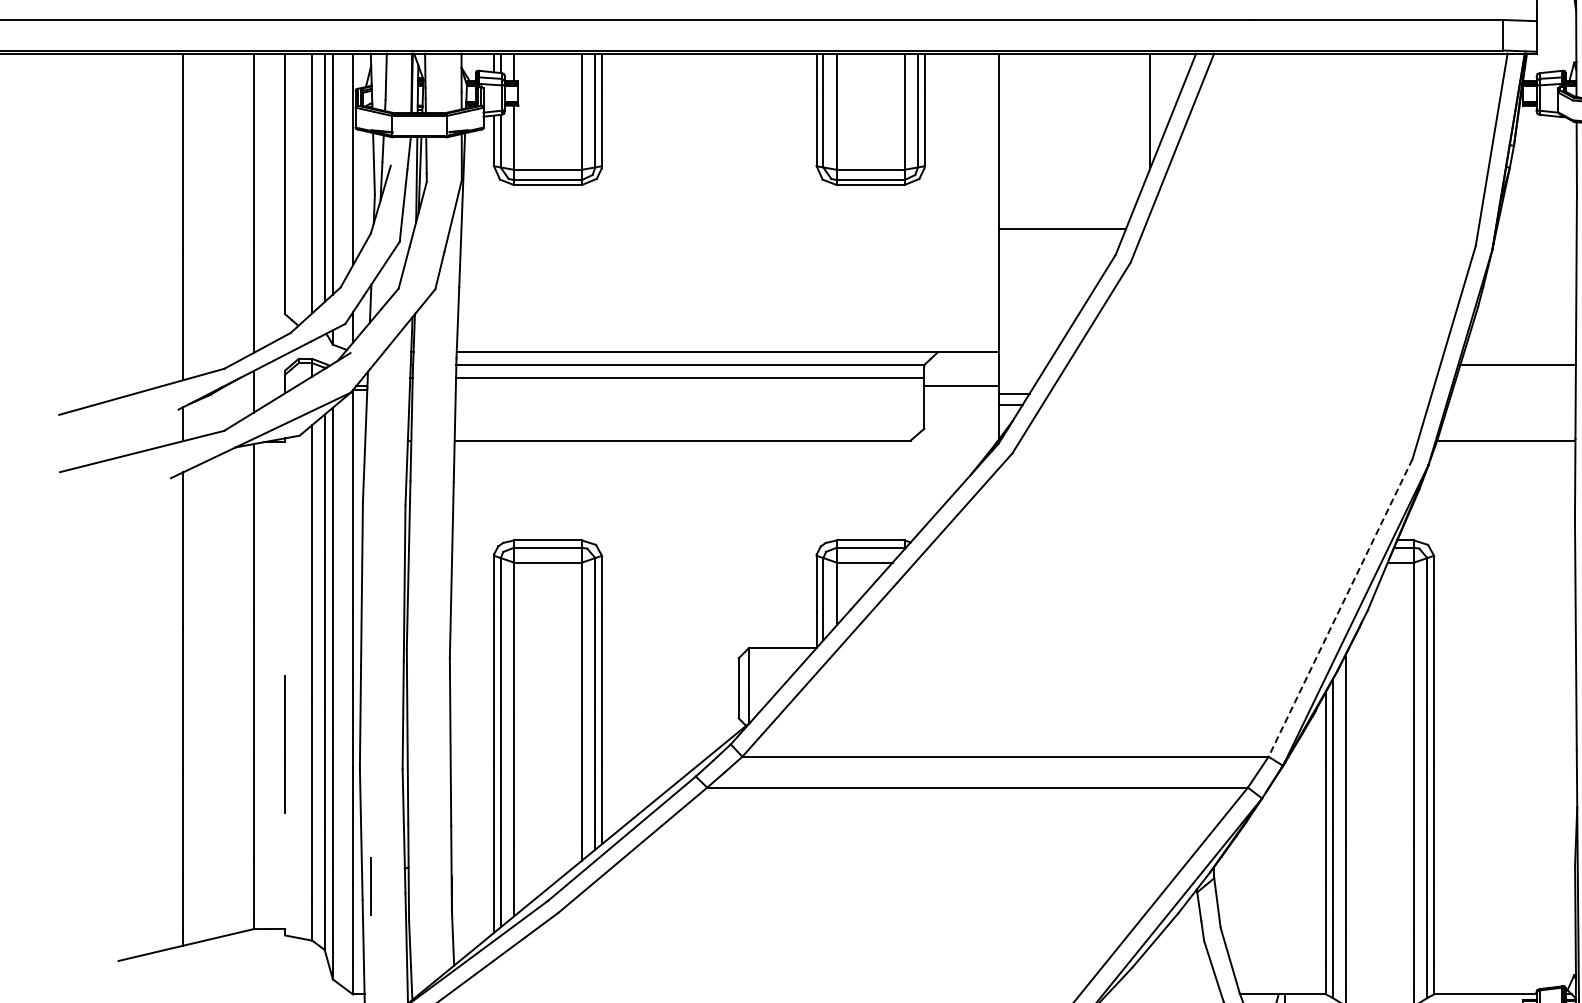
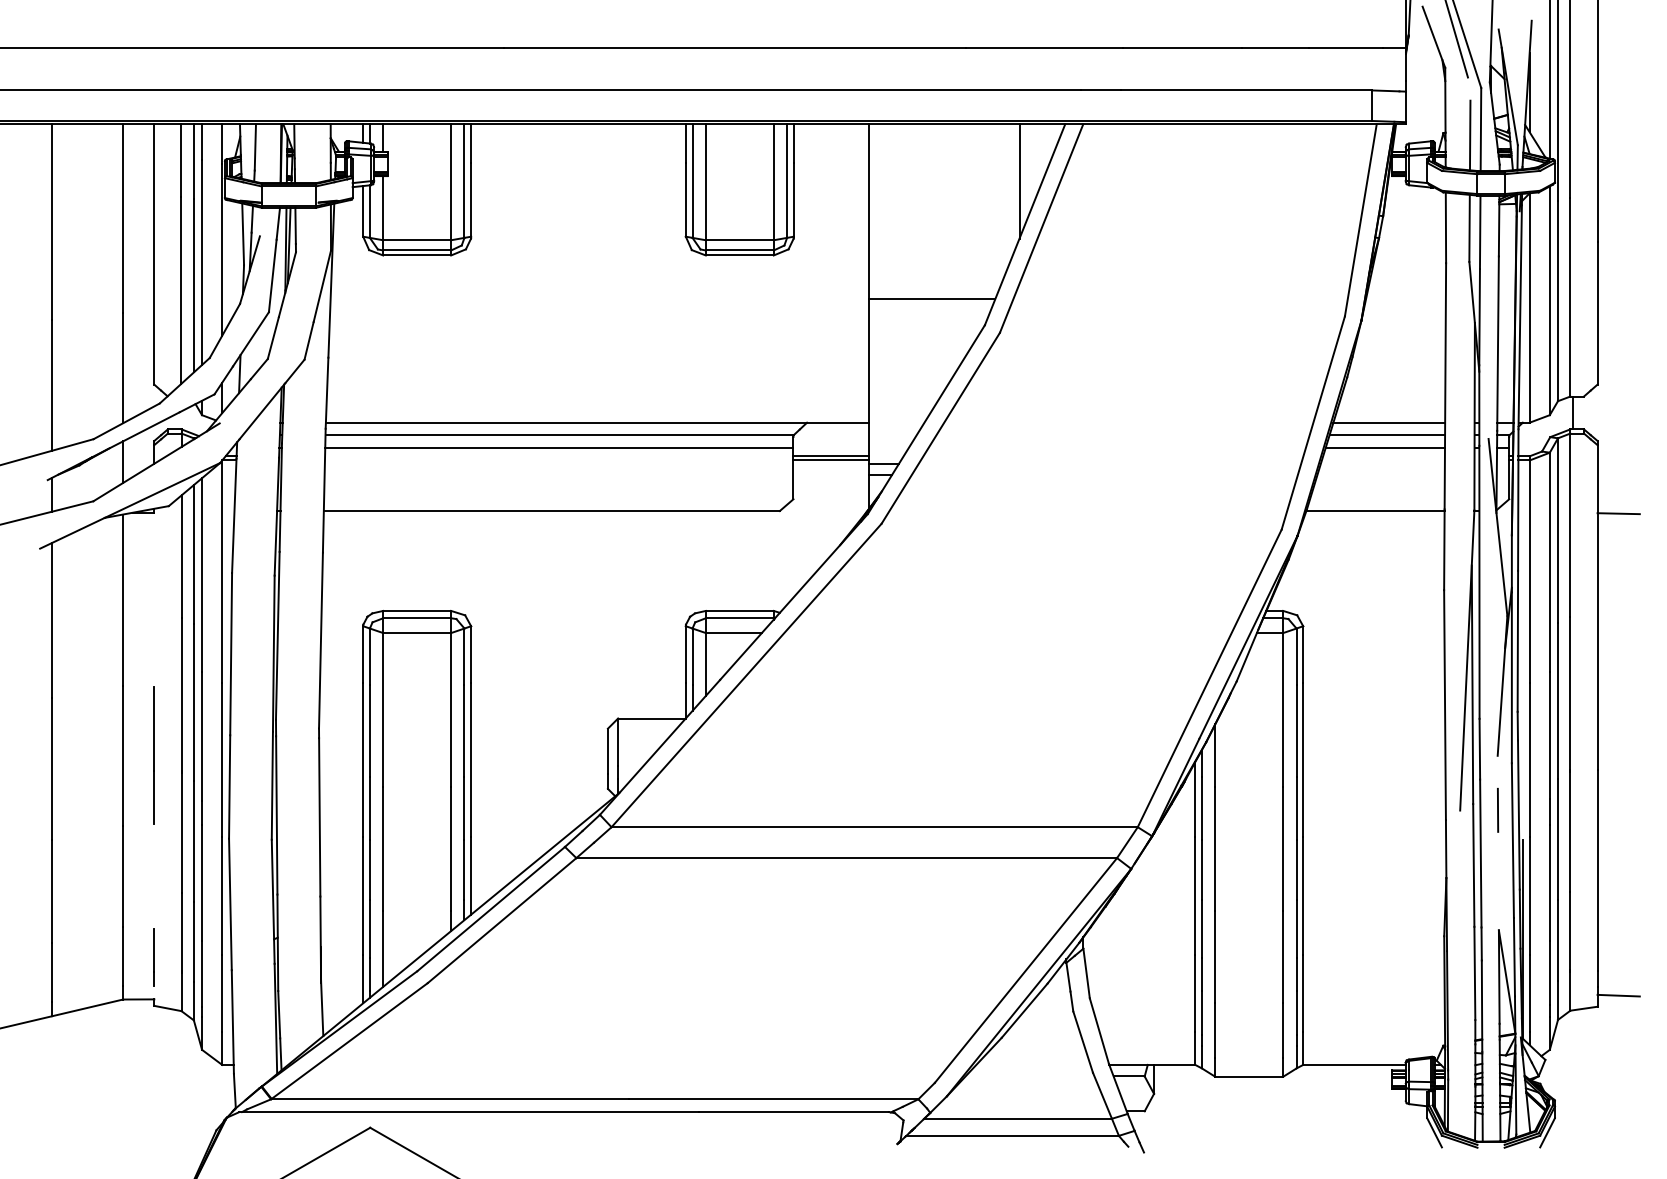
line: (1520, 352) -> (1389, 422), added
line: (1515, 378) -> (1384, 448), added
line: (961, 390) -> (830, 460), added
line: (1340, 608) -> (1209, 678), dashed -> solid
line: (284, 744) -> (153, 755), moved
line: (370, 887) -> (153, 957), moved

